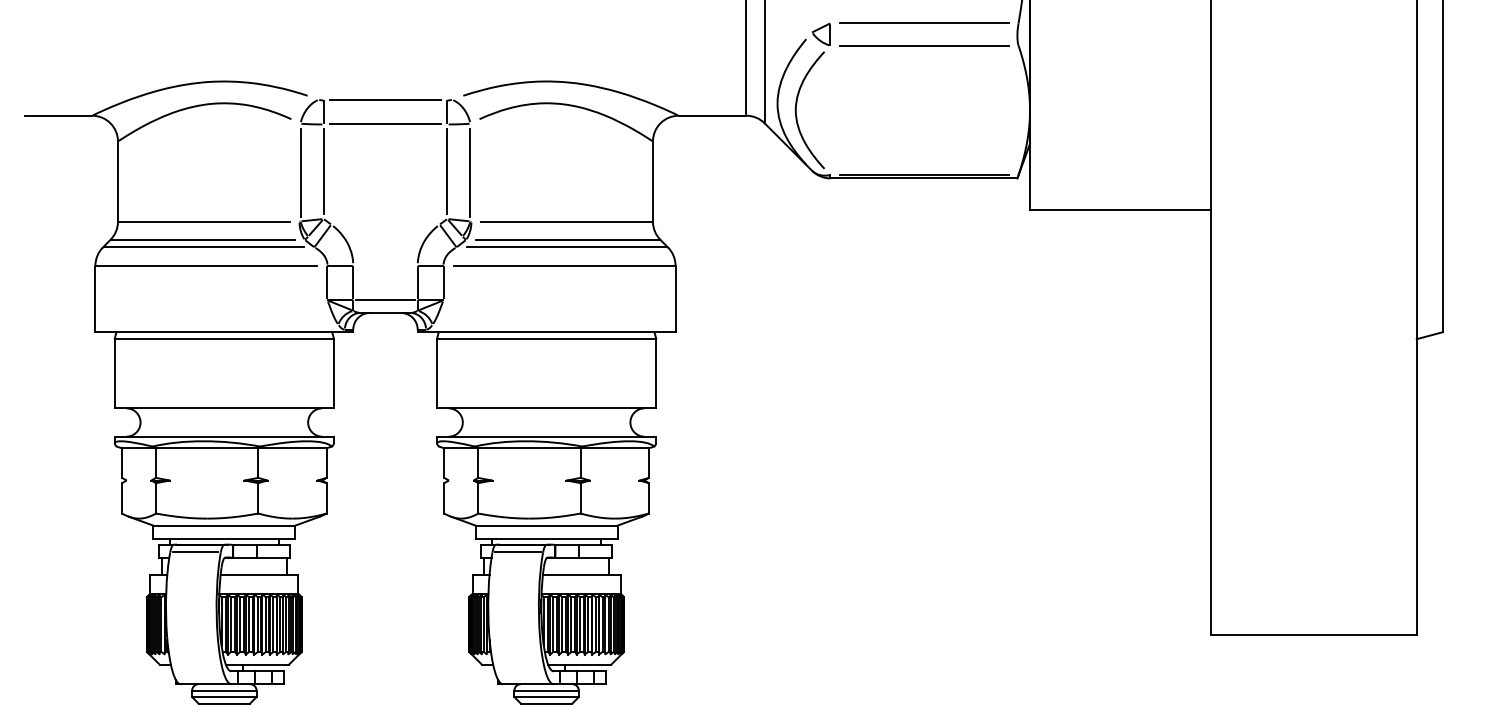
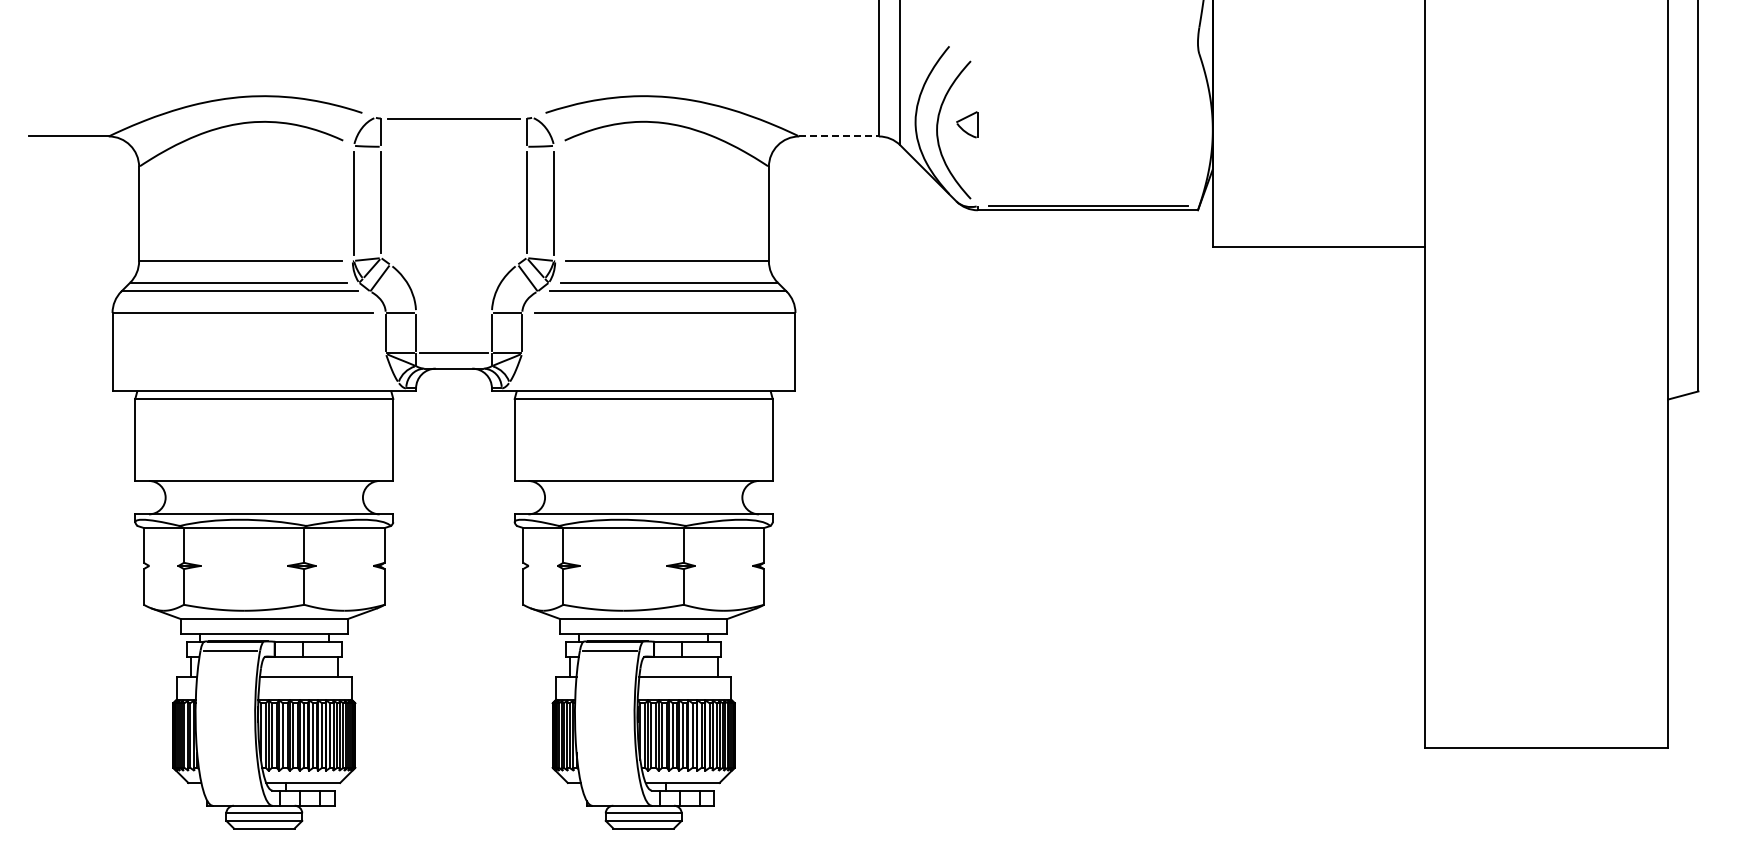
line: (924, 23) -> (1088, 27), removed
part: (821, 34) -> (967, 124), moved
line: (924, 45) -> (1088, 53), removed
line: (712, 115) -> (839, 136), solid -> dashed
line: (385, 124) -> (453, 146), removed

